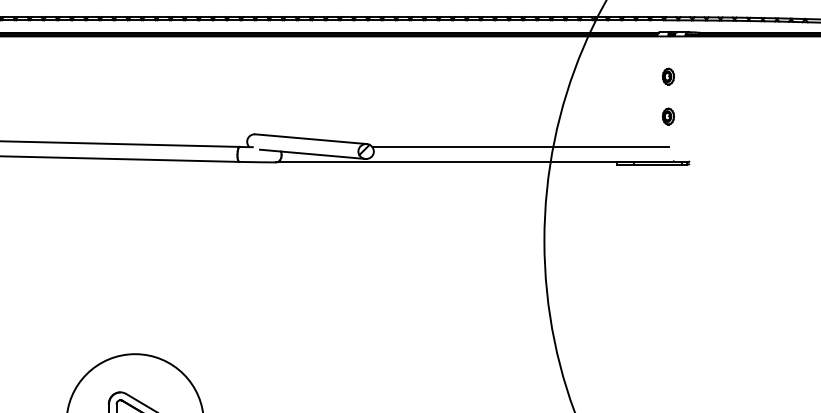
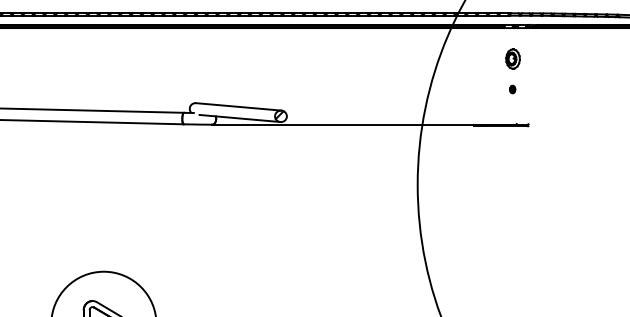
part: (667, 76) -> (512, 58), size x1.6
part: (667, 116) -> (512, 89), size x0.6
line: (520, 147) -> (399, 113), removed

